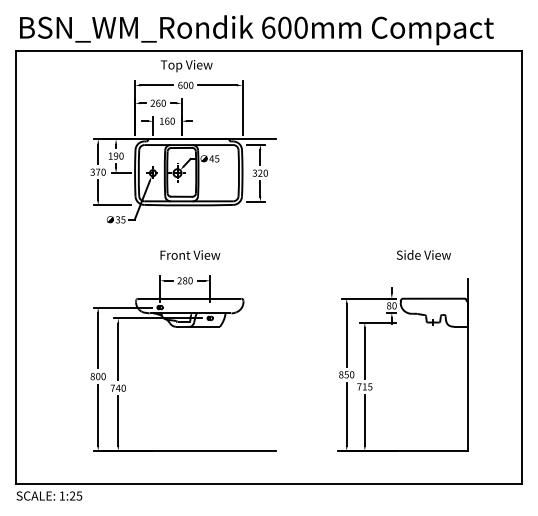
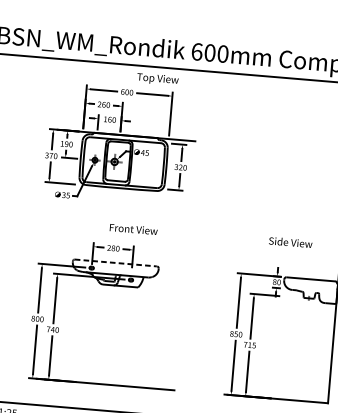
text: (186, 66) -> (157, 79), moved
text: (190, 254) -> (133, 228), moved
text: (423, 254) -> (290, 242), moved
line: (190, 298) -> (116, 262), solid -> dashed

